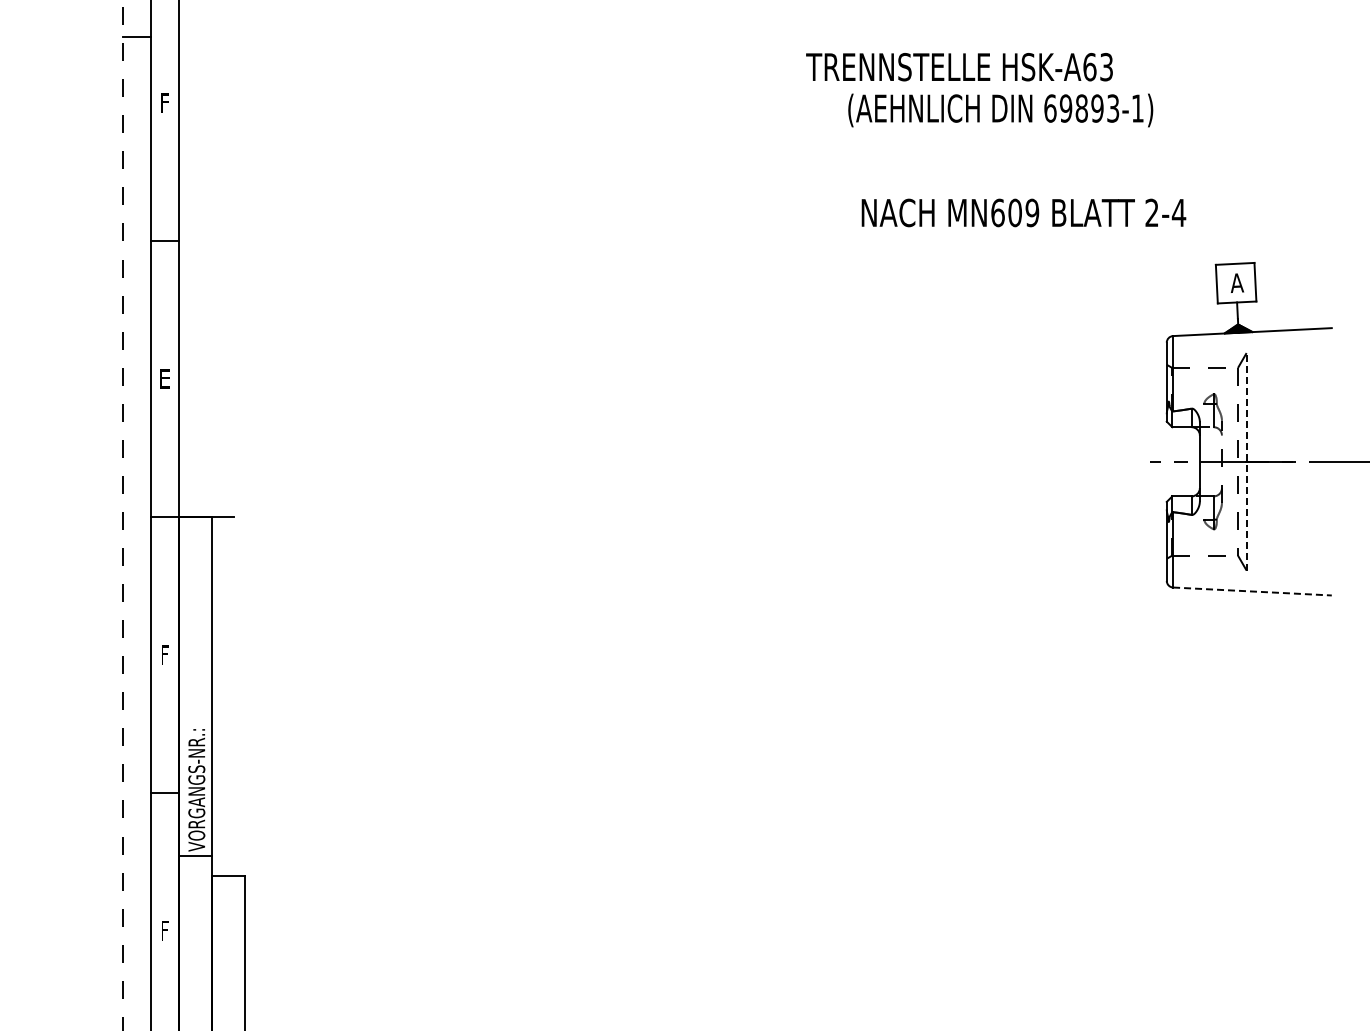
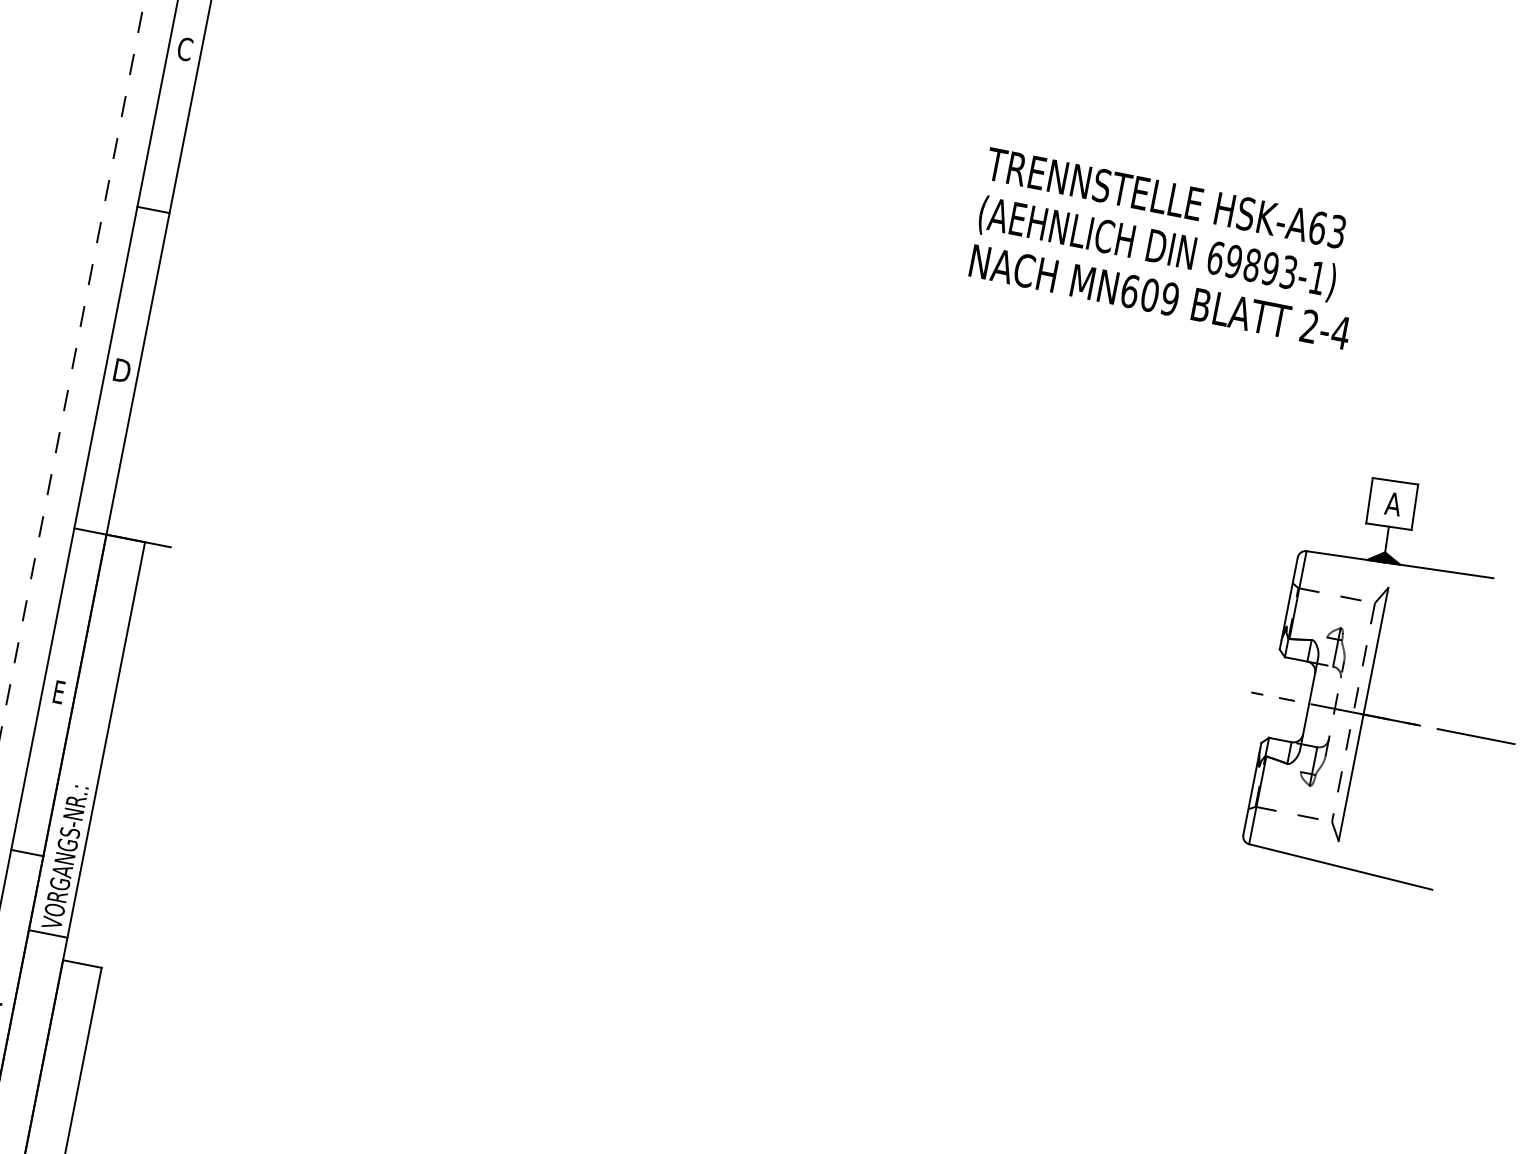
text: (959, 67) -> (1165, 198), moved
text: (164, 102) -> (184, 48), F -> C
text: (1023, 212) -> (1159, 296), moved
text: (164, 378) -> (121, 370), E -> D
line: (1246, 461) -> (1363, 714), dashed -> solid
line: (1252, 591) -> (1340, 866), dashed -> solid
text: (164, 654) -> (58, 691), F -> E

